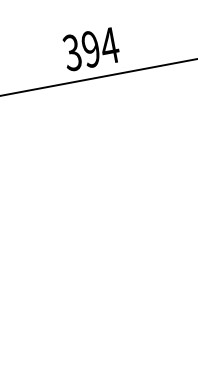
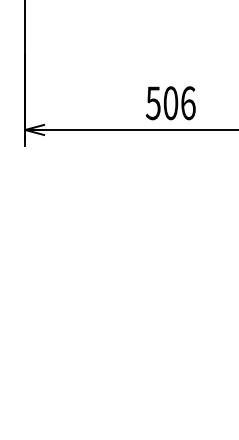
text: (91, 49) -> (171, 103), 394 -> 506

